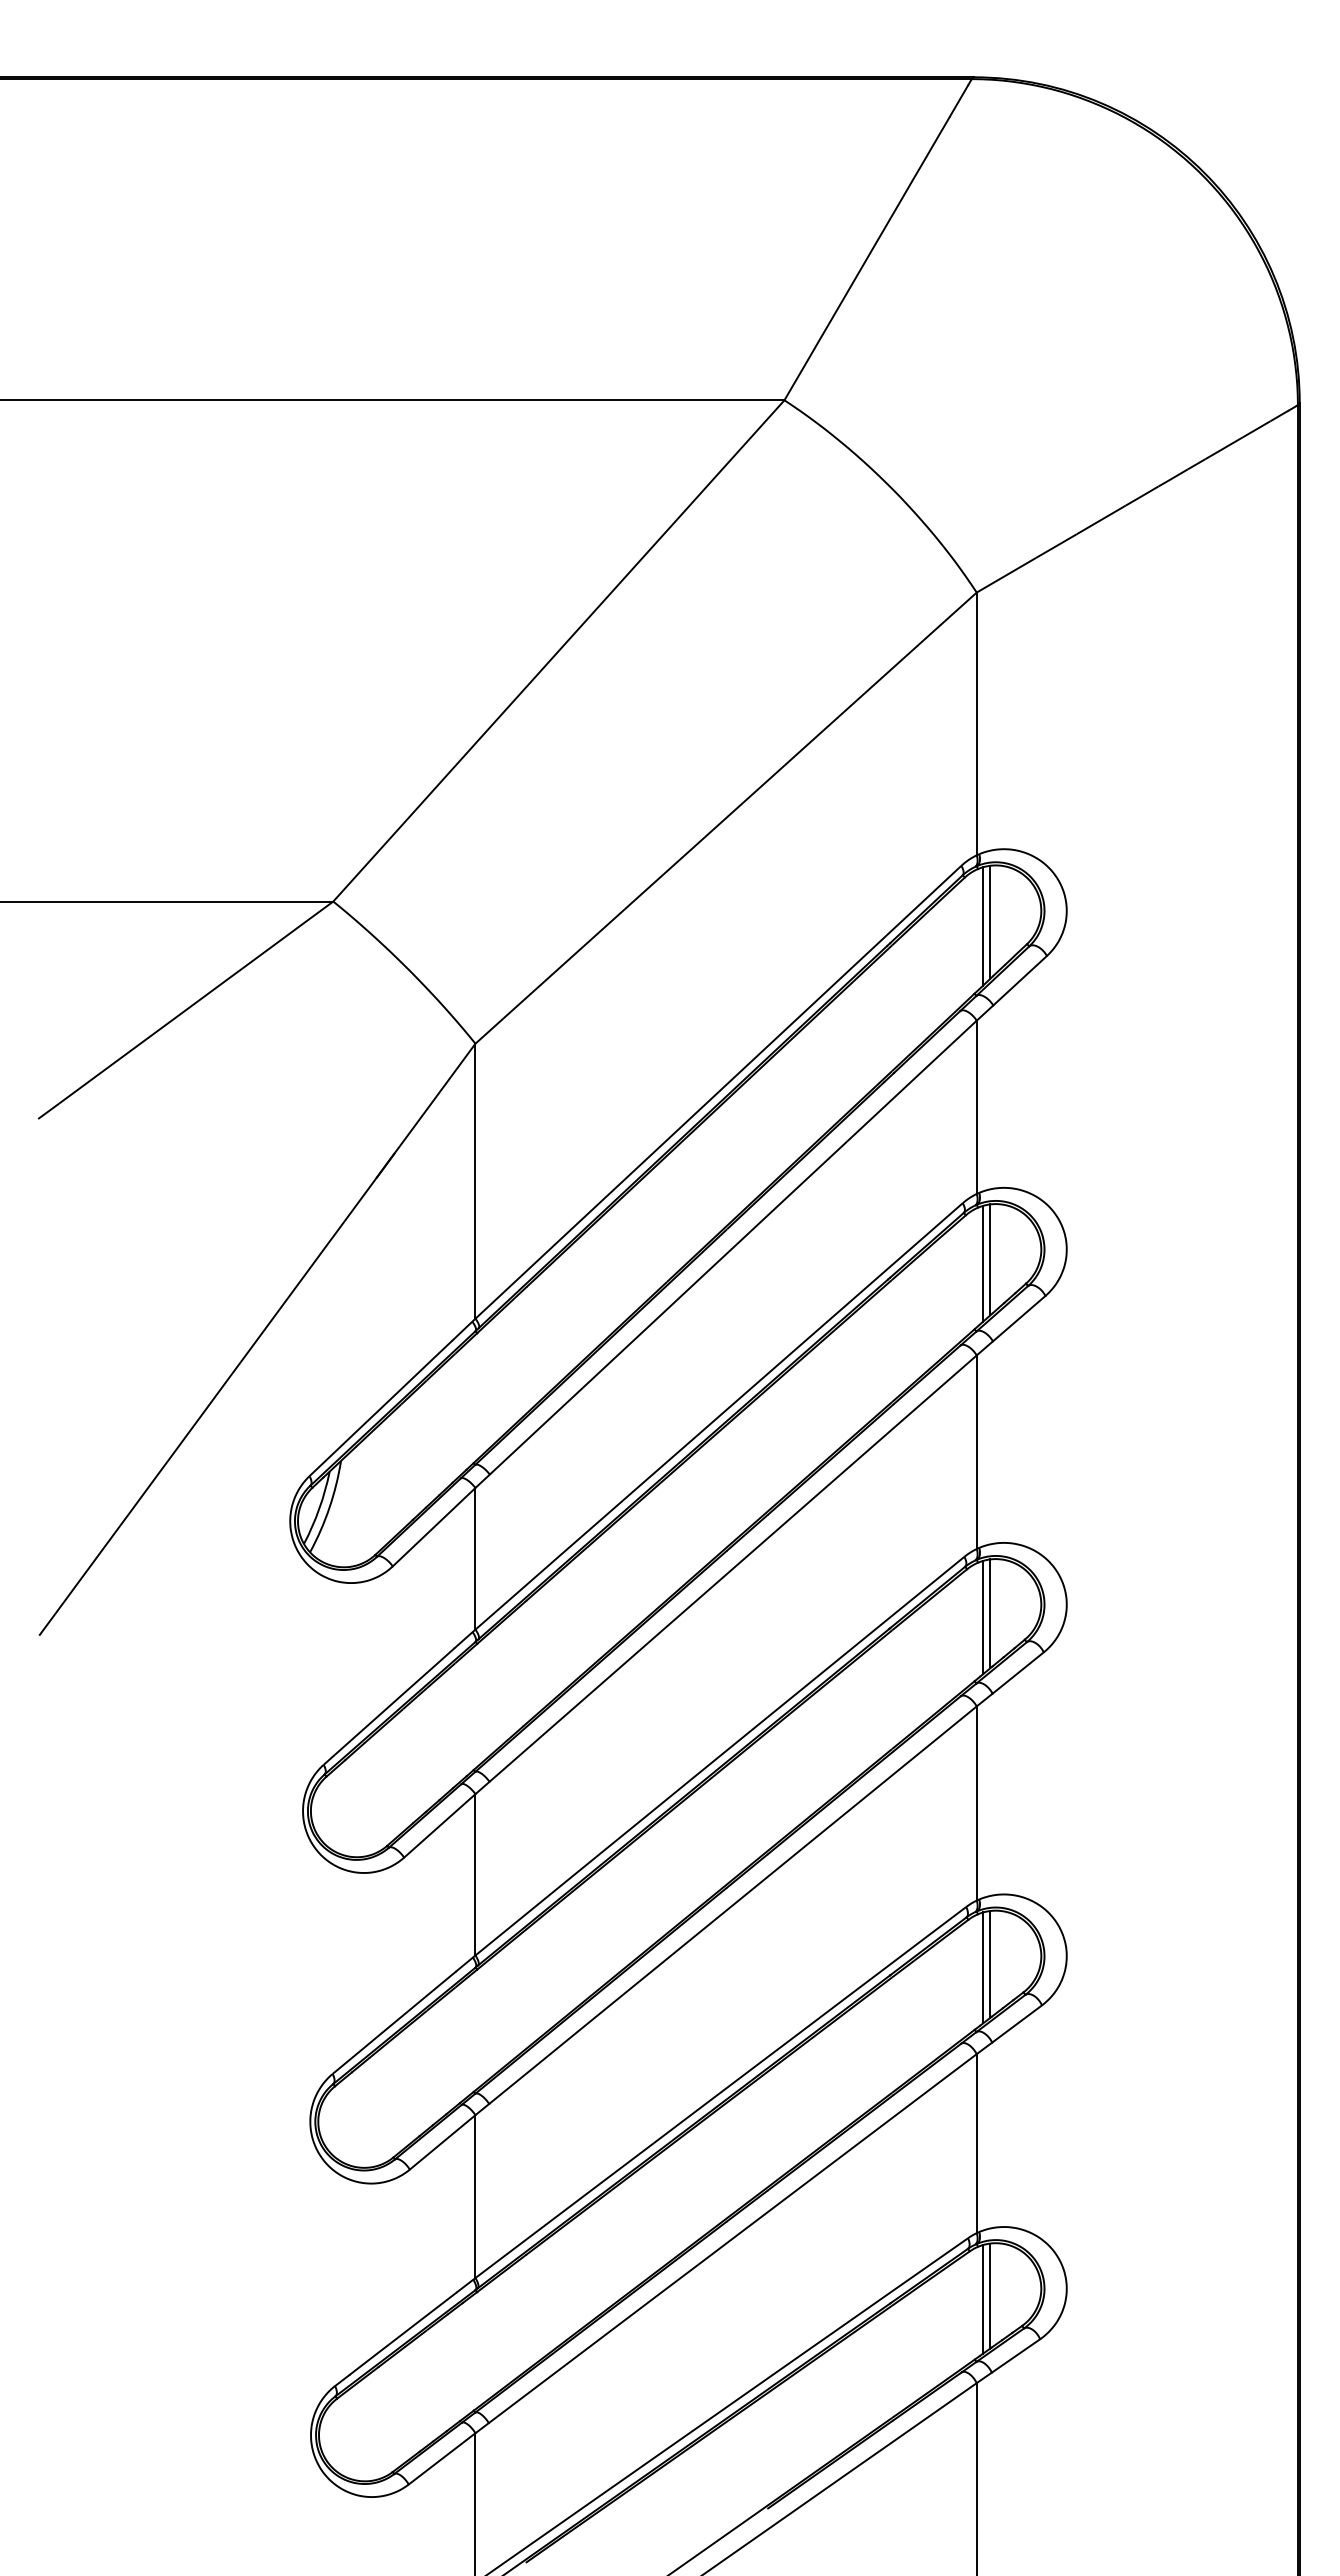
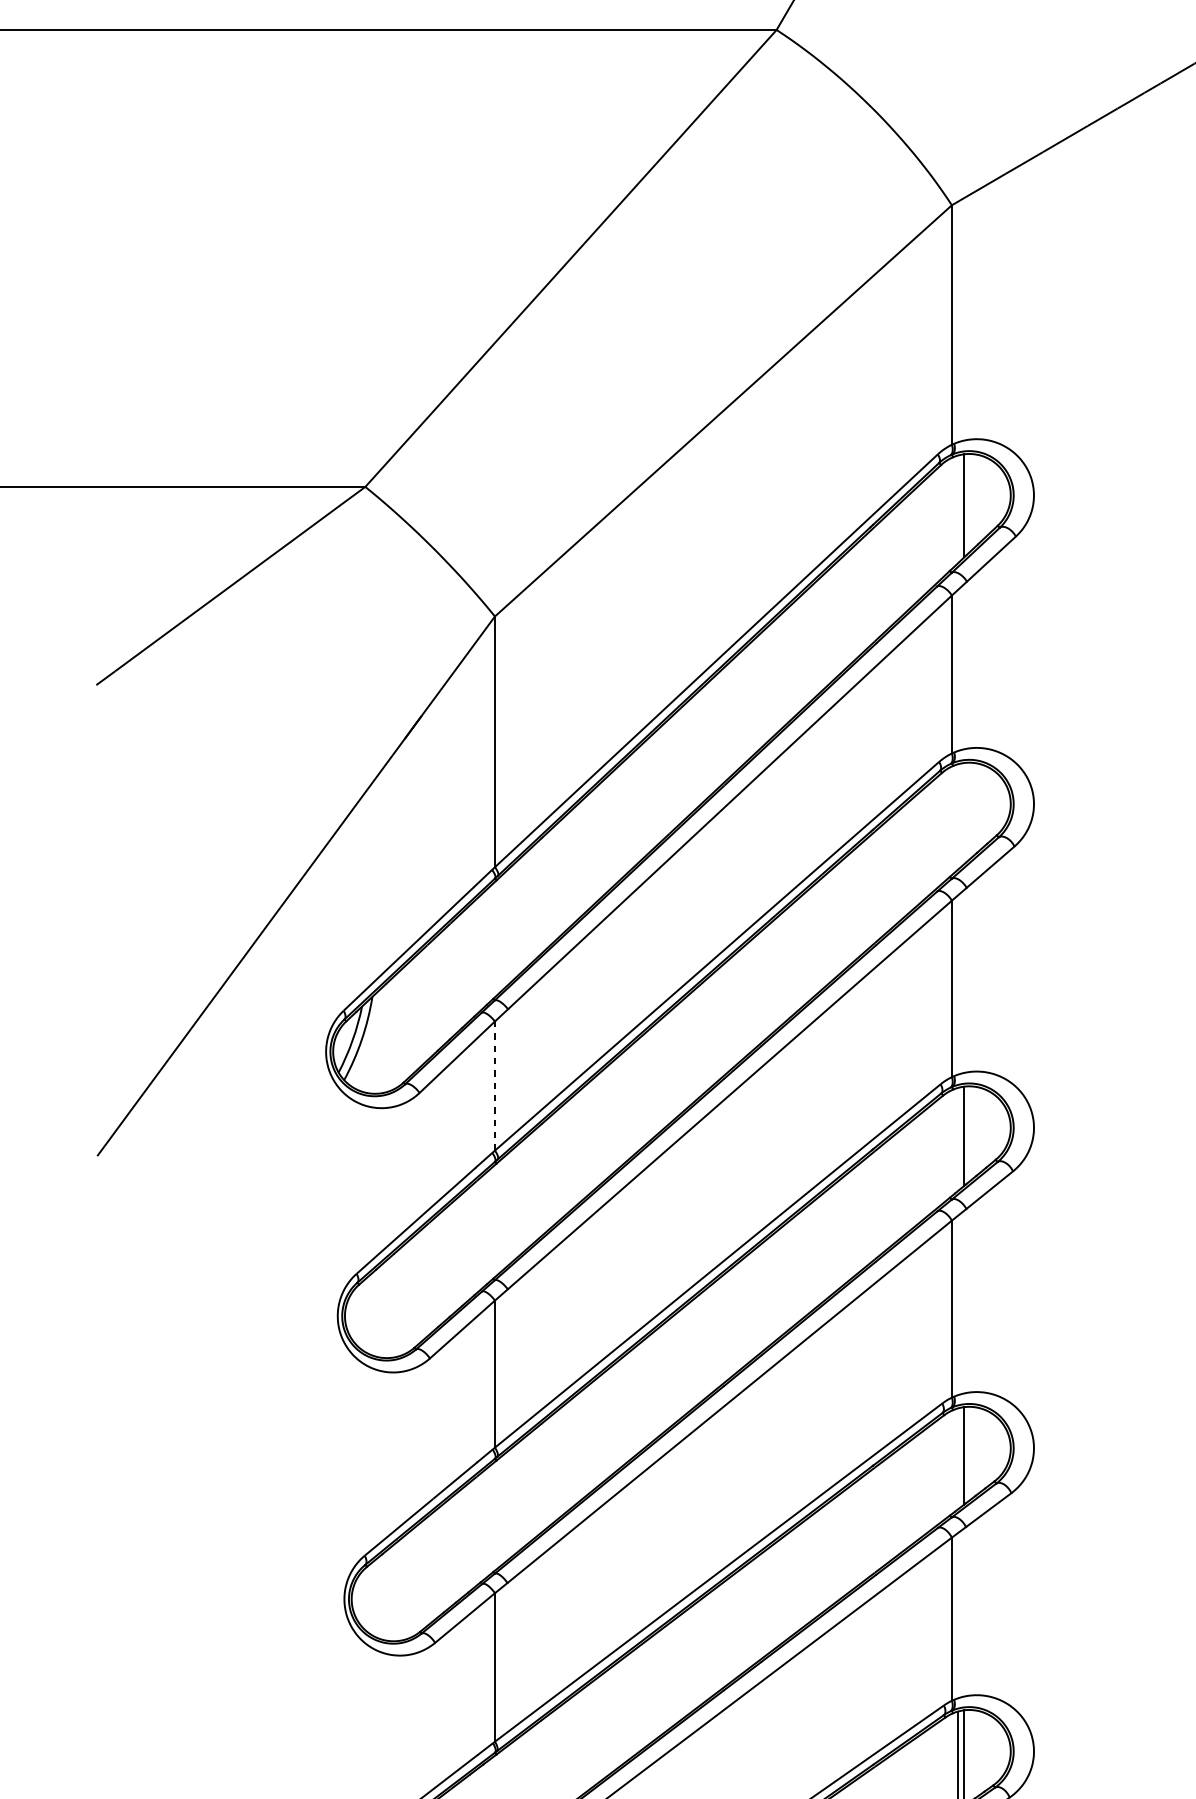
line: (983, 926) -> (958, 509), removed
line: (990, 1259) -> (964, 813), removed
line: (983, 1263) -> (958, 816), removed
line: (475, 1558) -> (494, 1085), solid -> dashed
line: (983, 1617) -> (958, 1139), removed
line: (983, 1967) -> (958, 1458), removed

